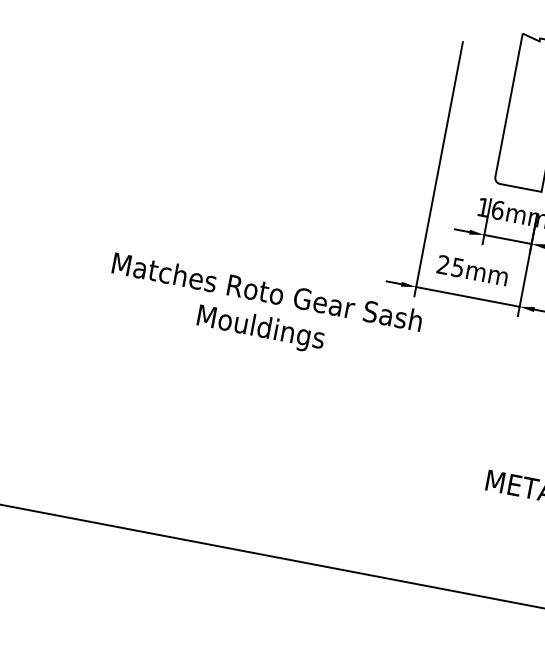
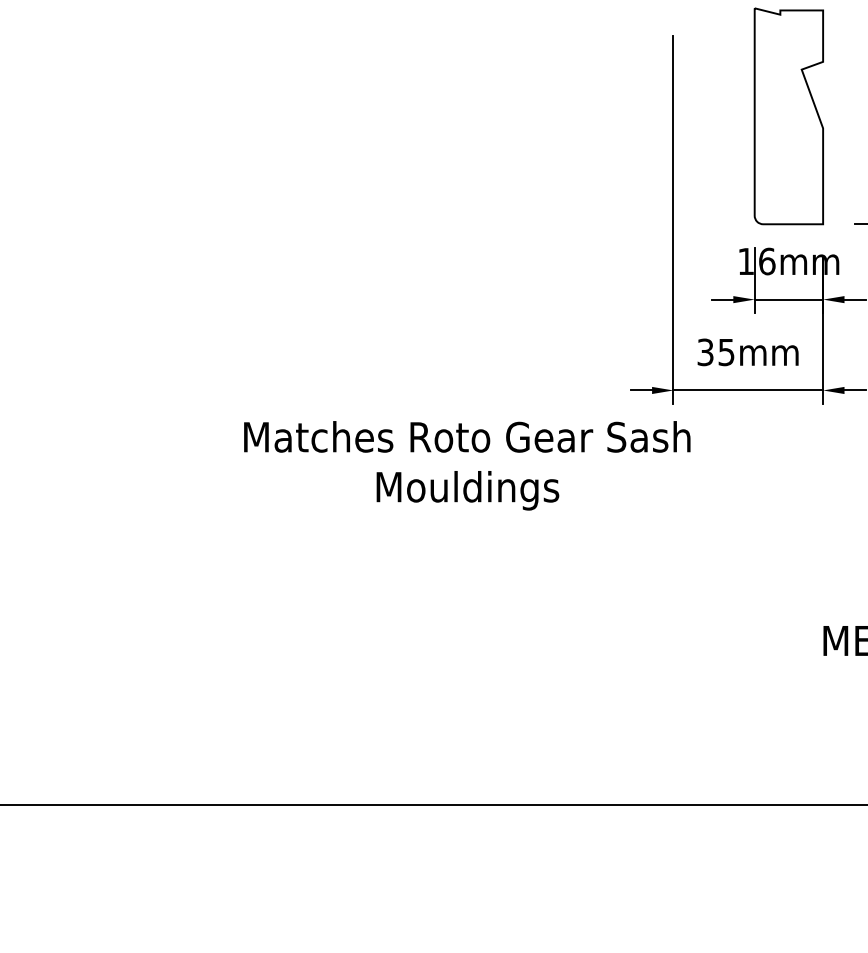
text: (443, 265) -> (705, 352), 25mm -> 35mm

